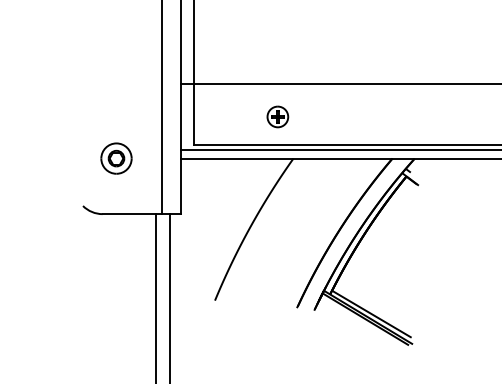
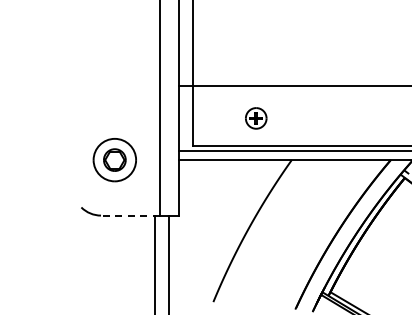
part: (277, 116) -> (255, 117), moved
part: (116, 158) -> (114, 159), size x1.4
line: (131, 214) -> (129, 215), solid -> dashed

